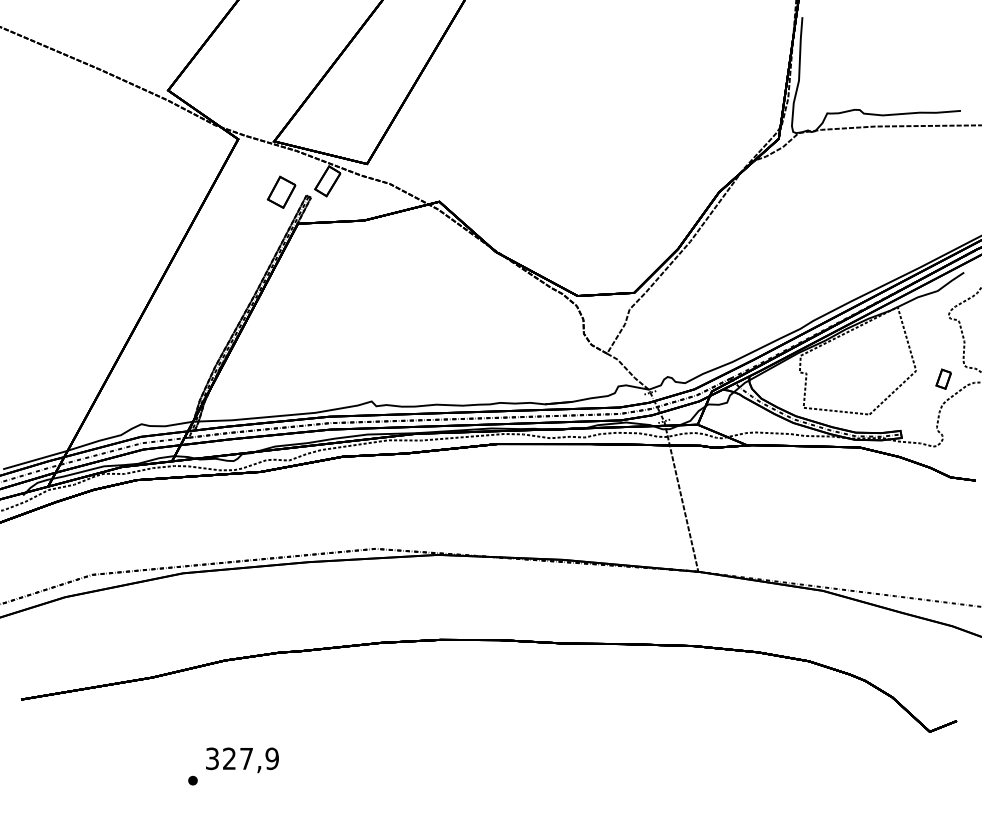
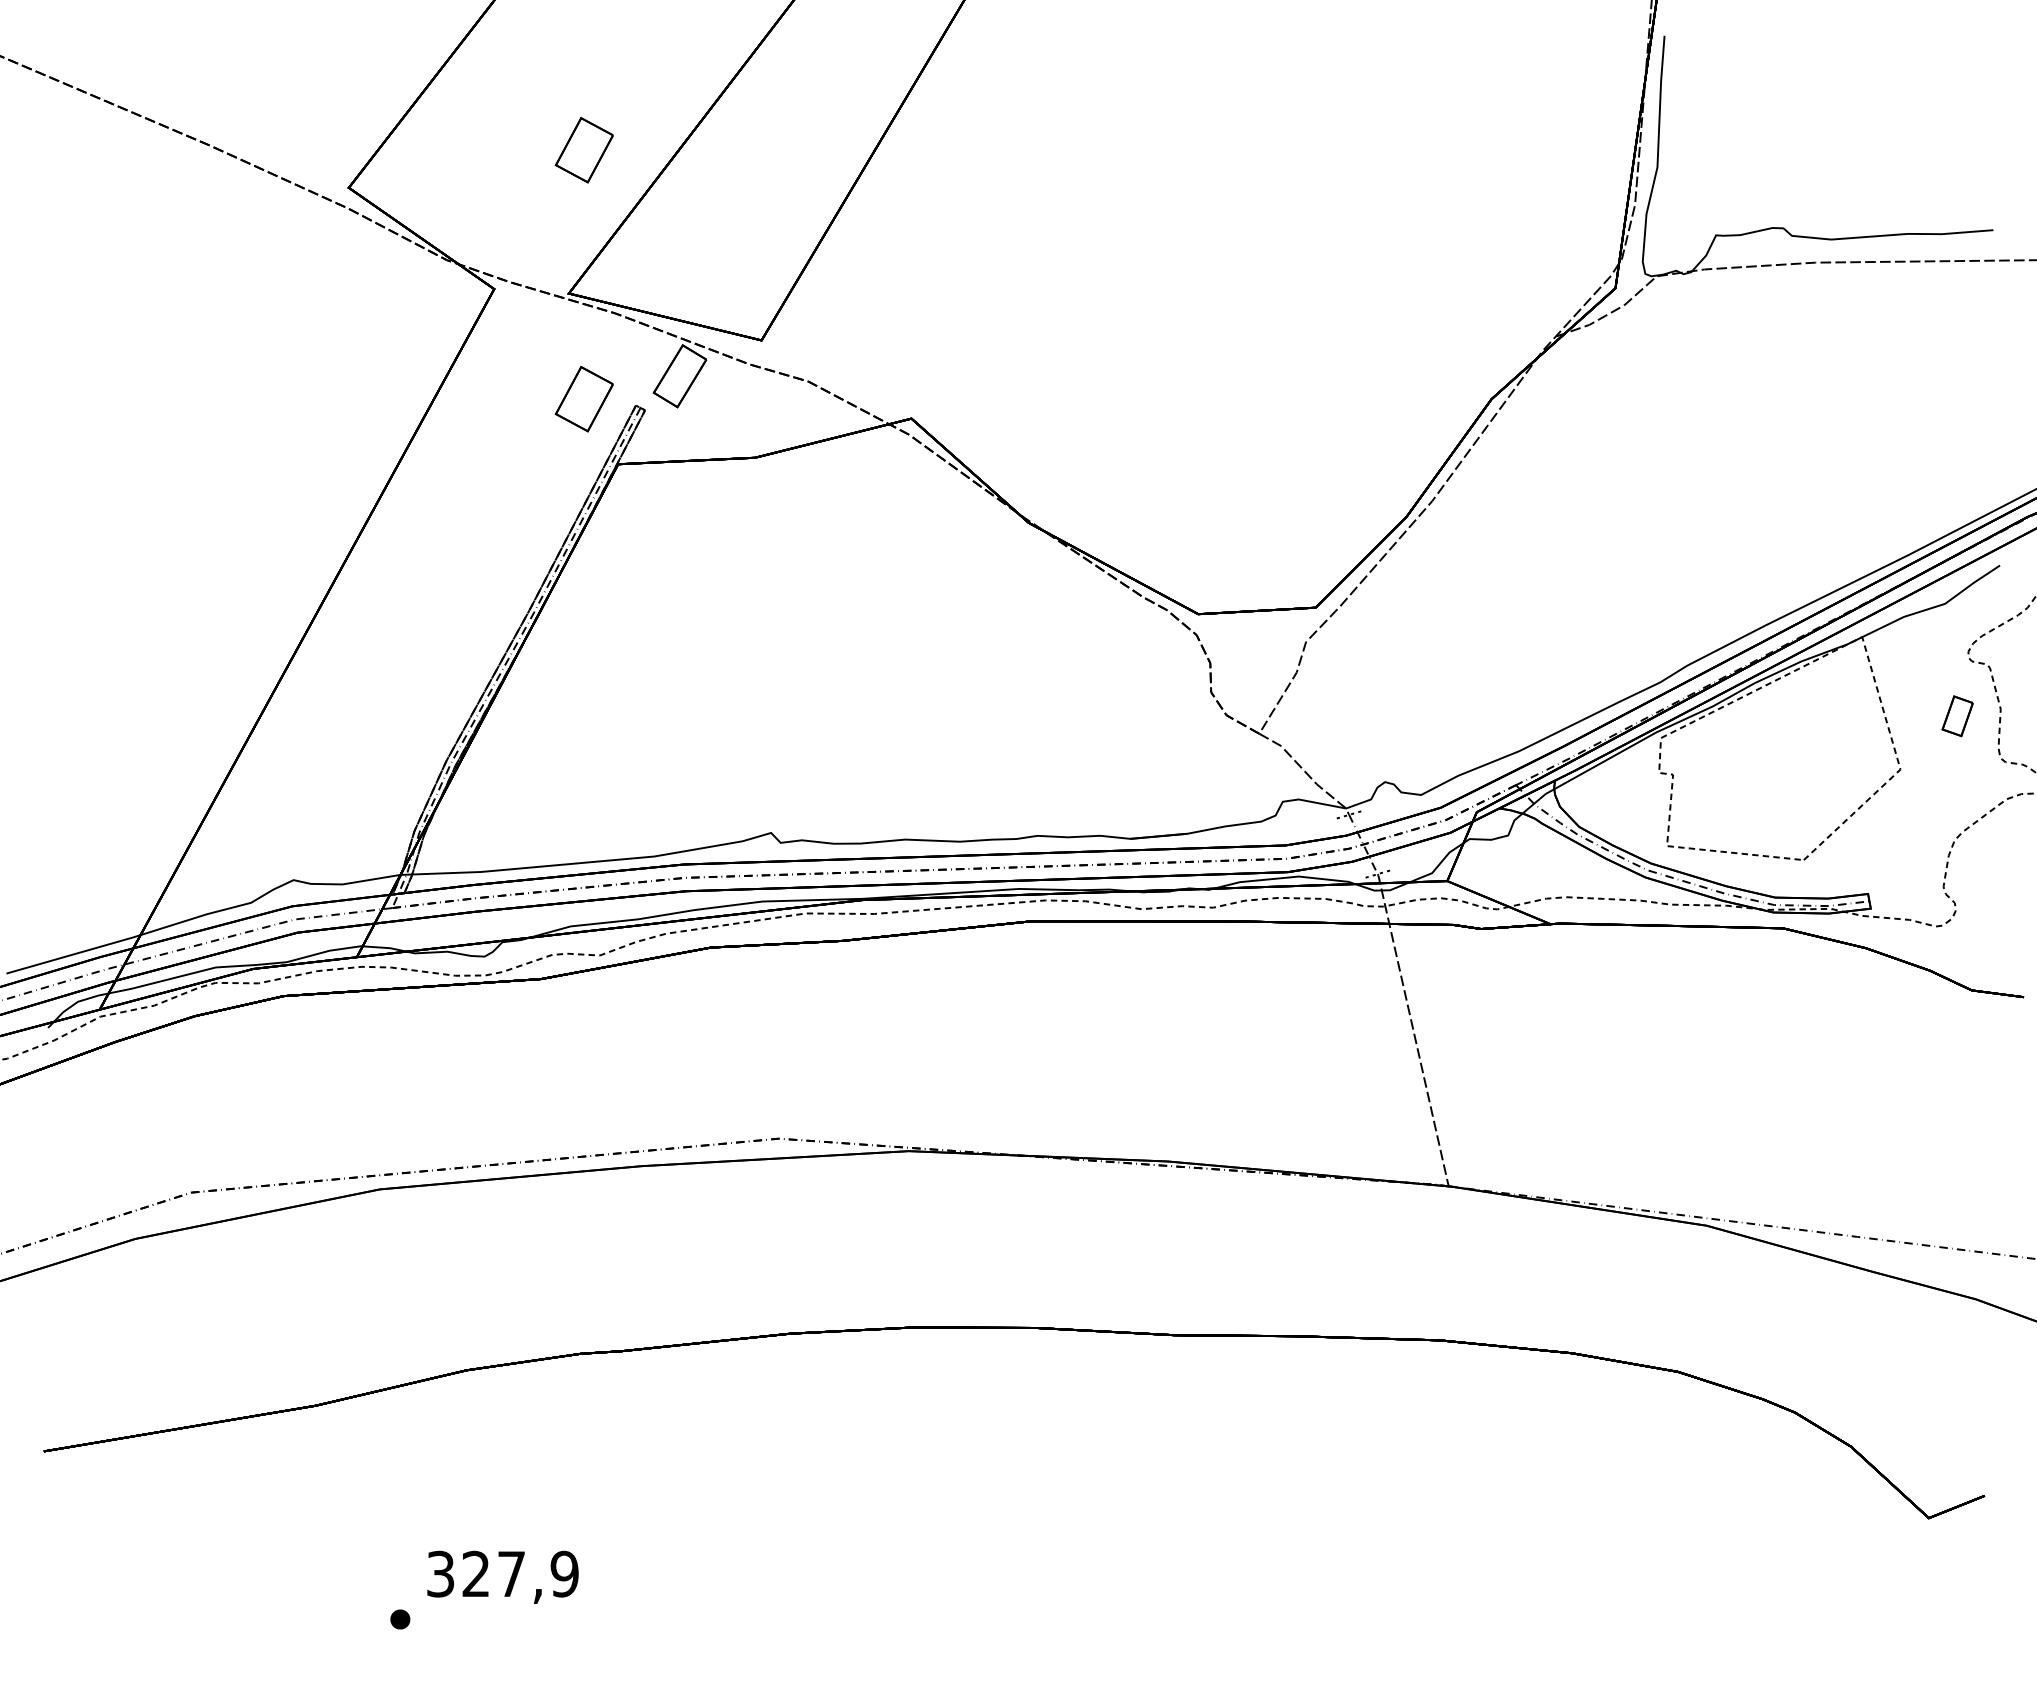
part: (281, 71) -> (583, 148), added
part: (943, 378) -> (1957, 714), moved

